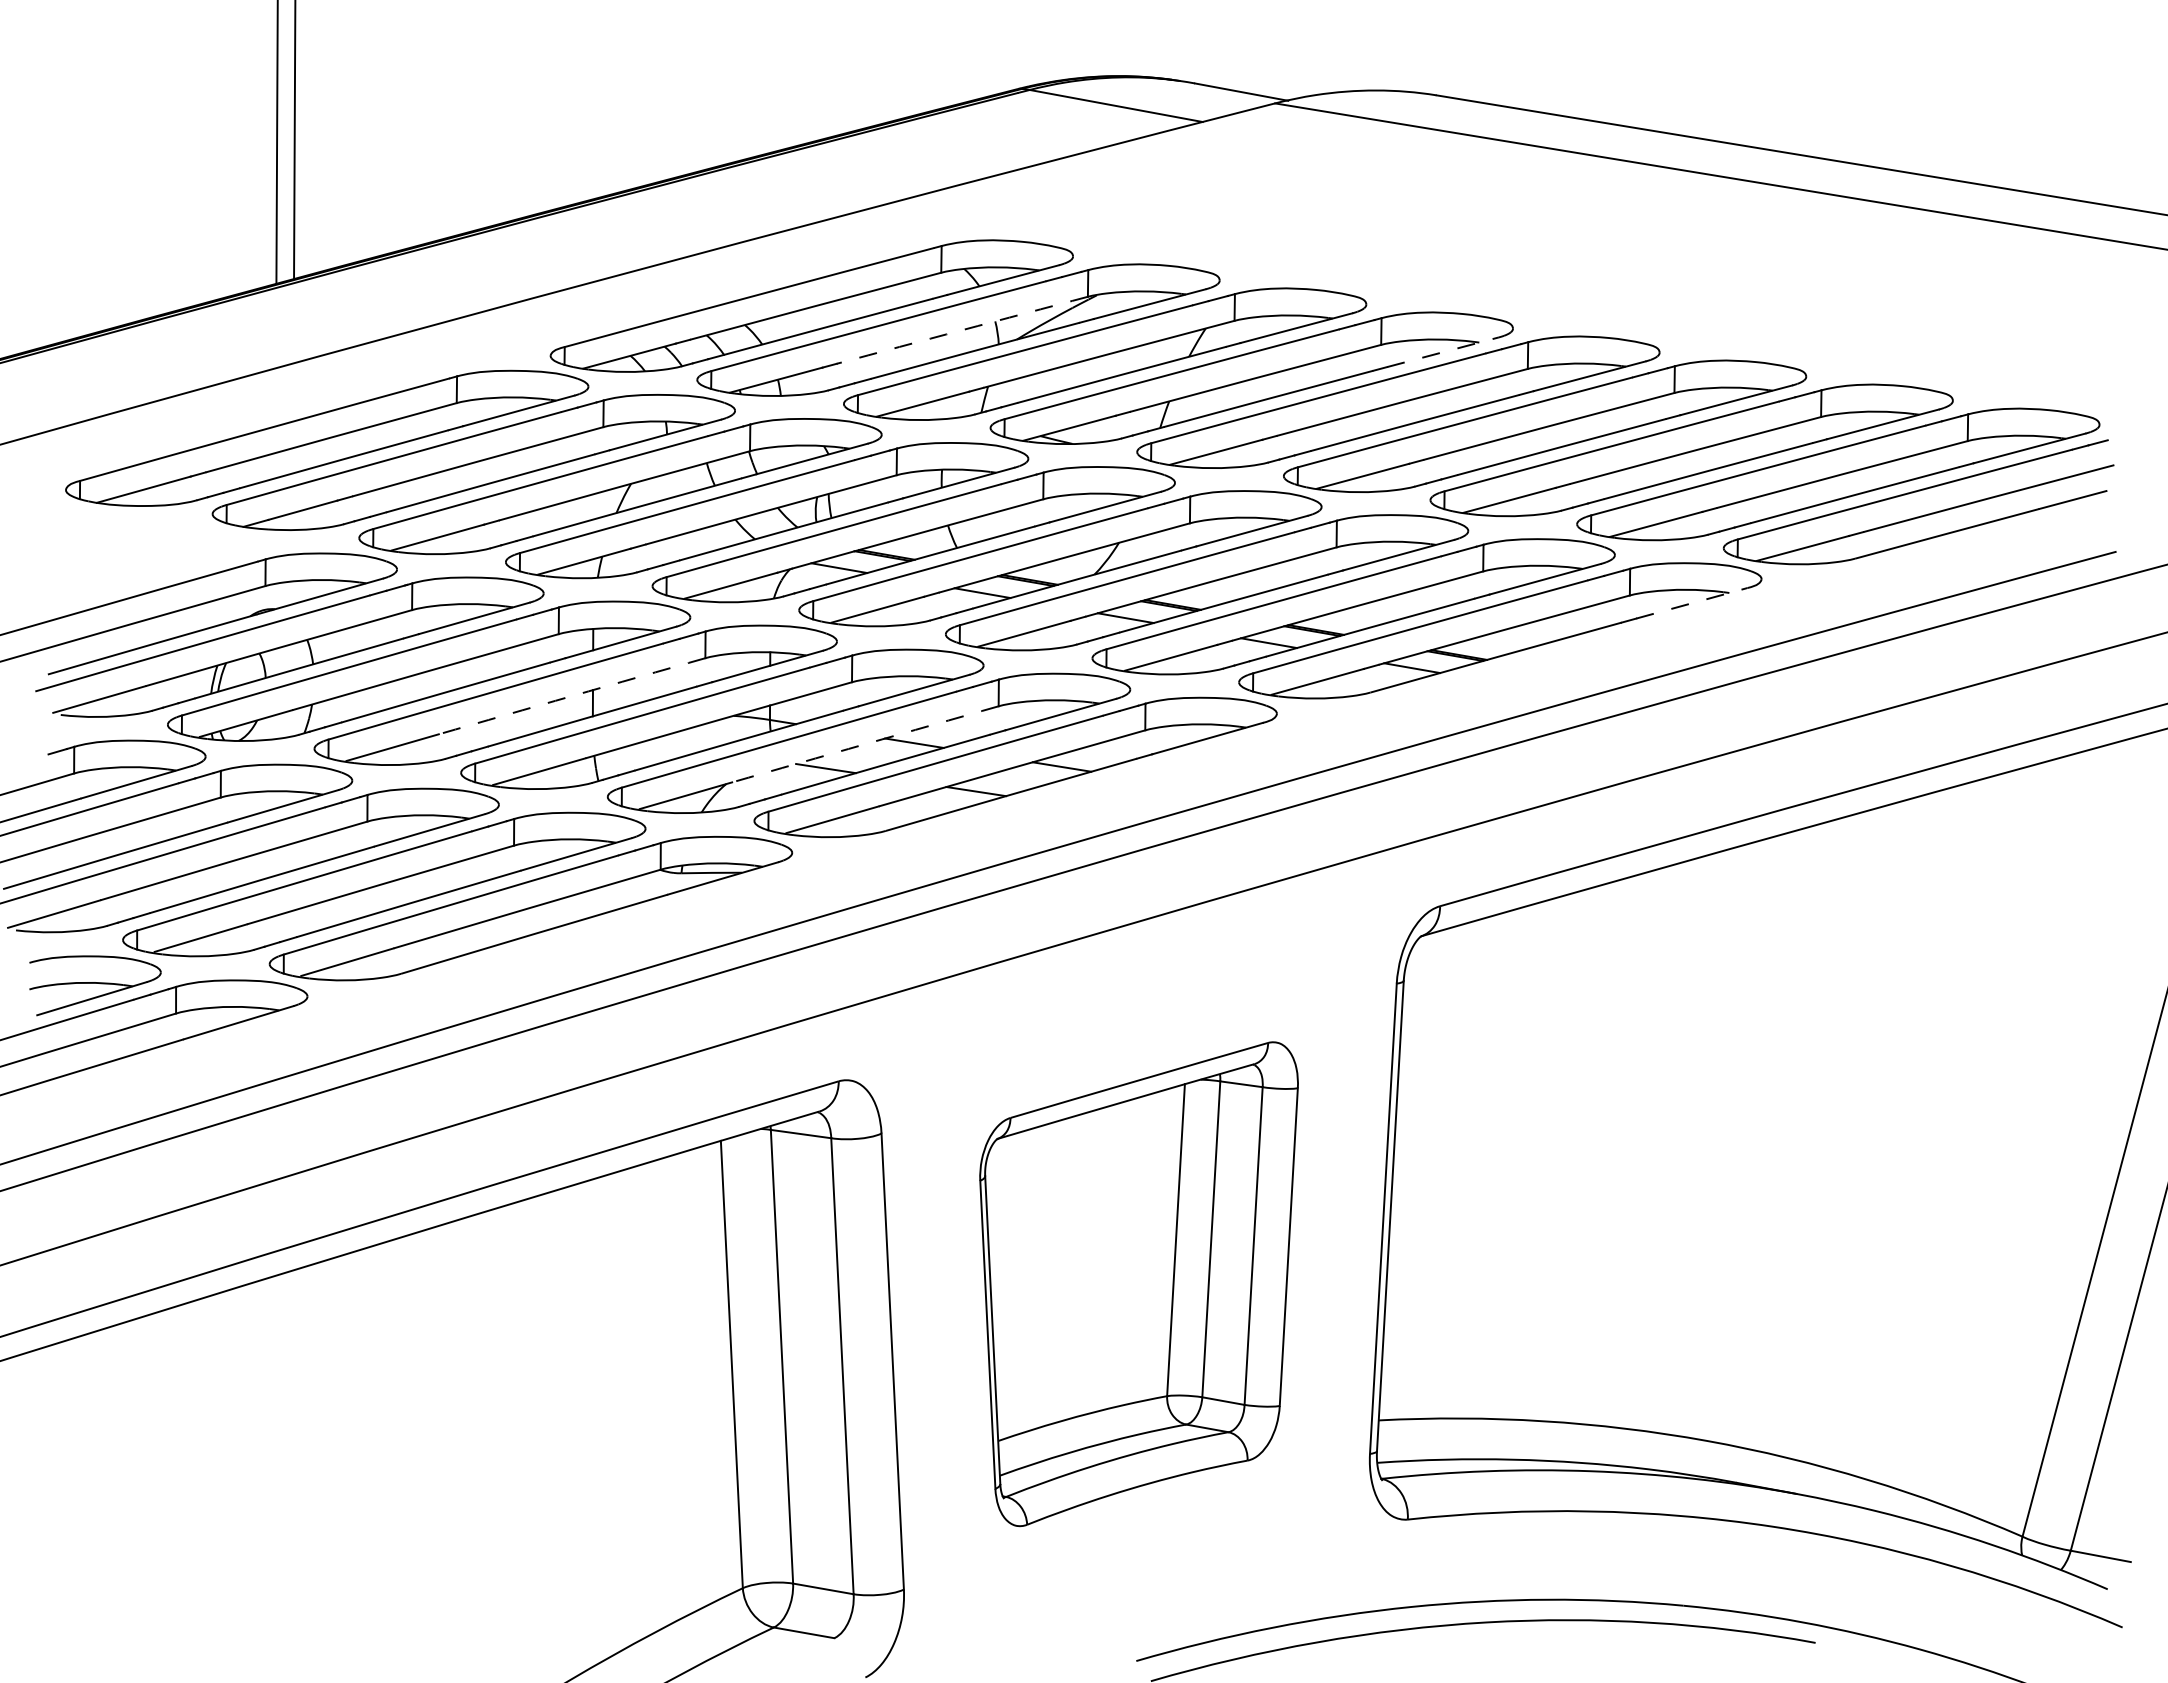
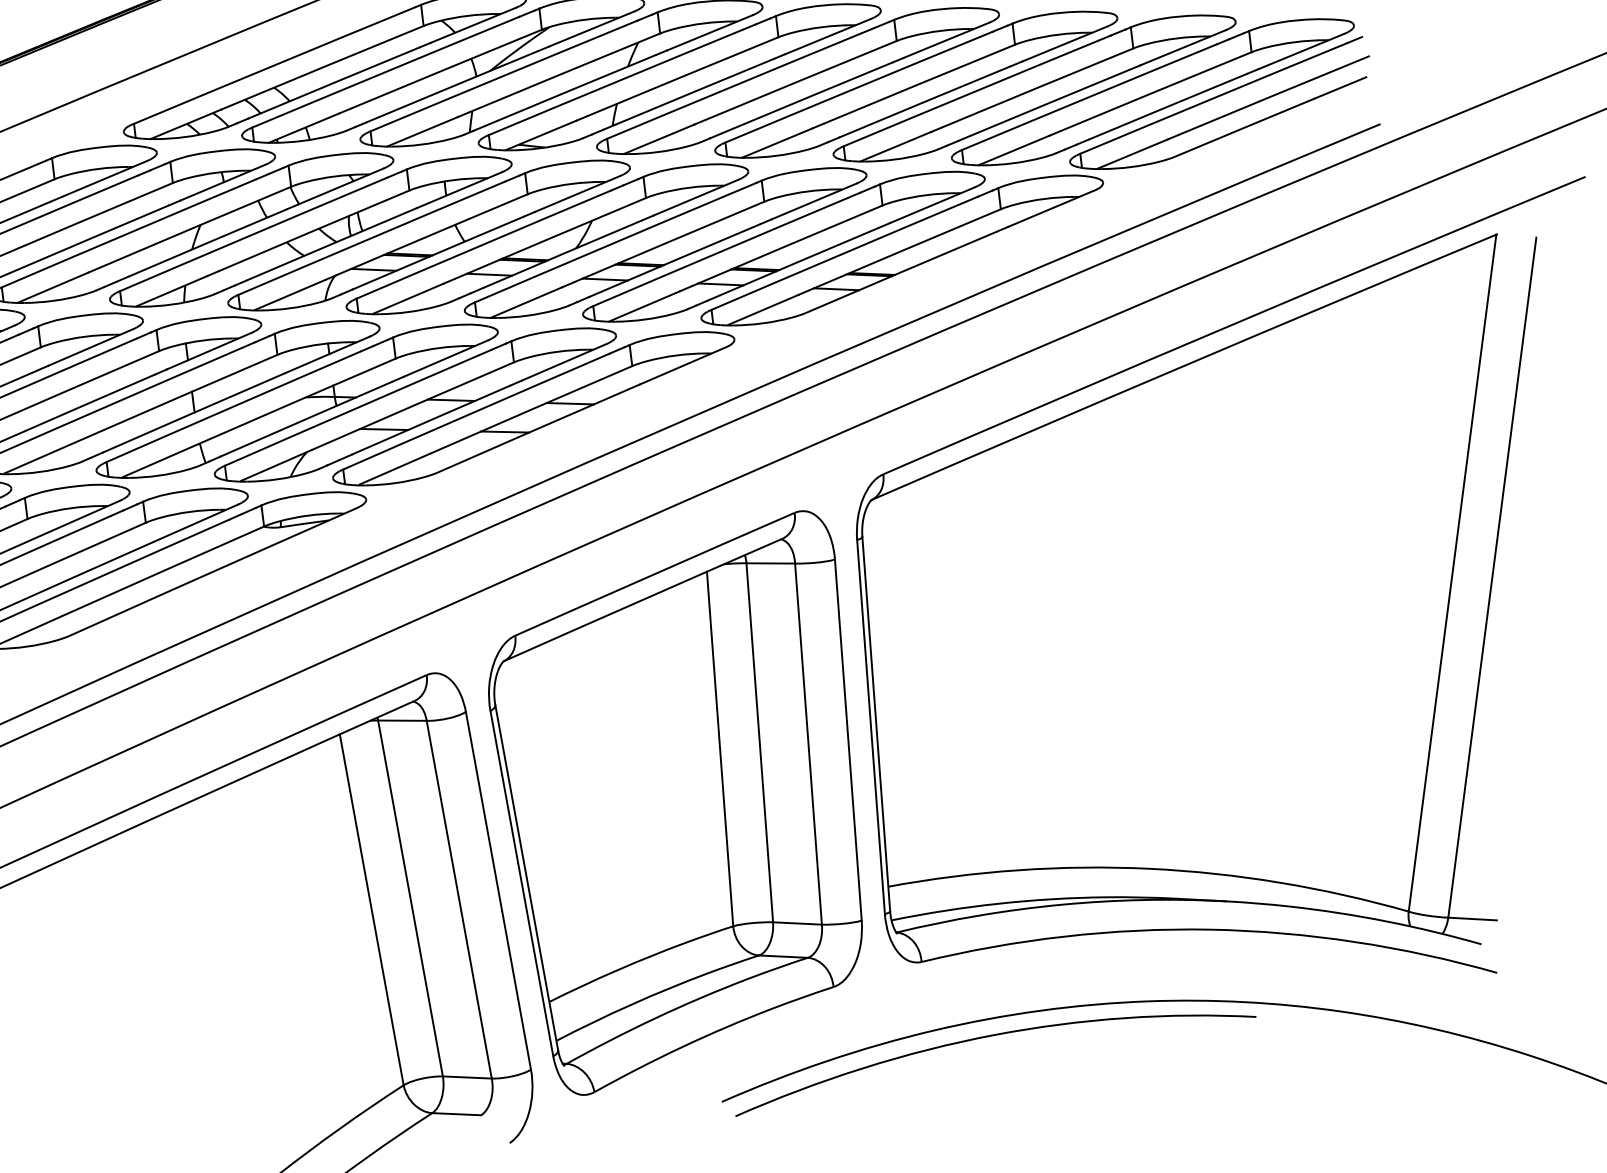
arc: (962, 330) -> (446, 69), dashed -> solid
line: (1442, 352) -> (827, 36), dashed -> solid
line: (1691, 603) -> (1050, 209), dashed -> solid
arc: (572, 696) -> (176, 398), dashed -> solid
arc: (865, 744) -> (412, 406), dashed -> solid
part: (1138, 1283) -> (684, 803), size x1.43

